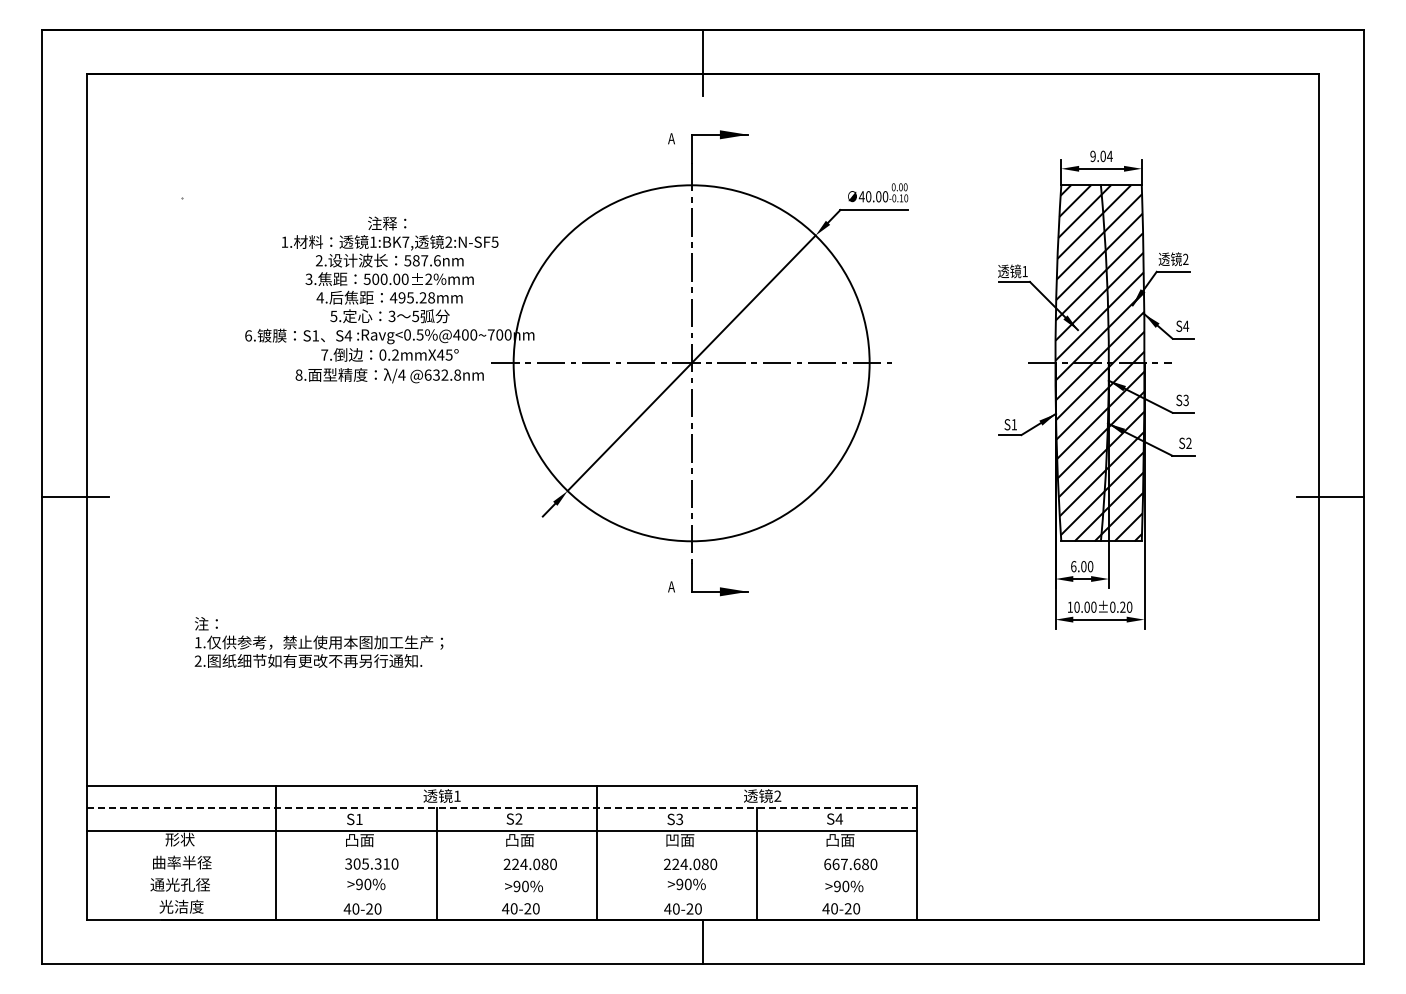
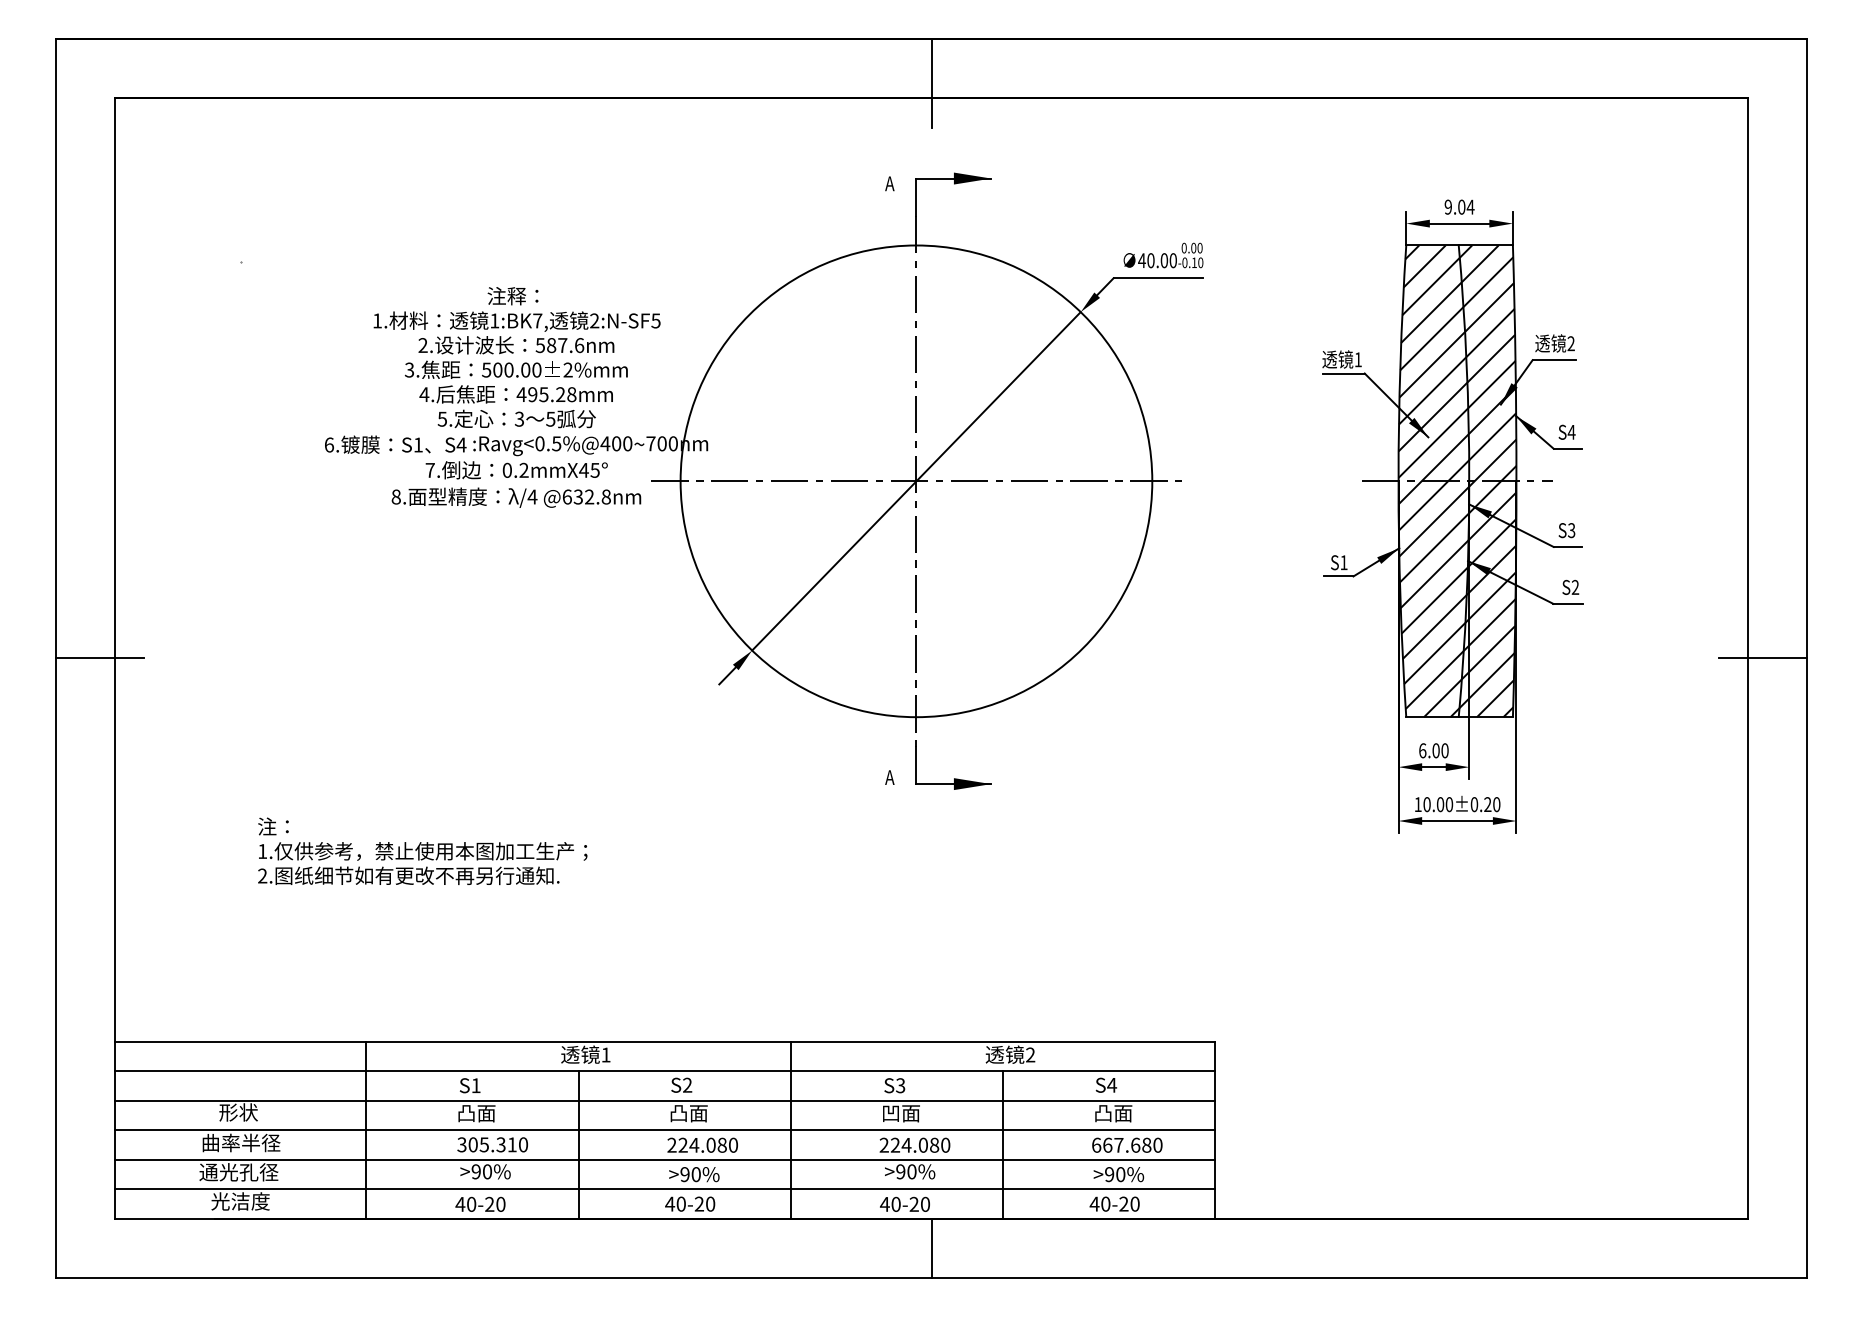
line: (502, 808) -> (665, 1071), dashed -> solid
line: (501, 852) -> (664, 1129), added
line: (501, 875) -> (664, 1160), added
line: (501, 897) -> (664, 1189), added

